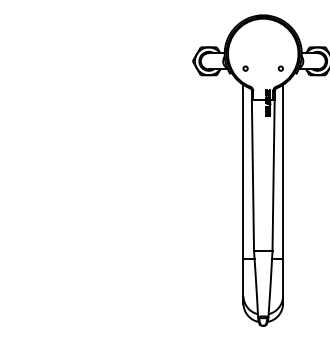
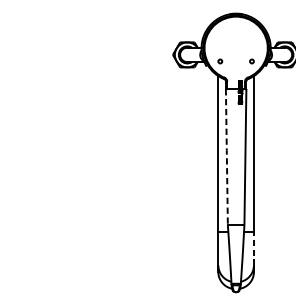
line: (252, 175) -> (226, 157), solid -> dashed
line: (283, 277) -> (254, 248), solid -> dashed

